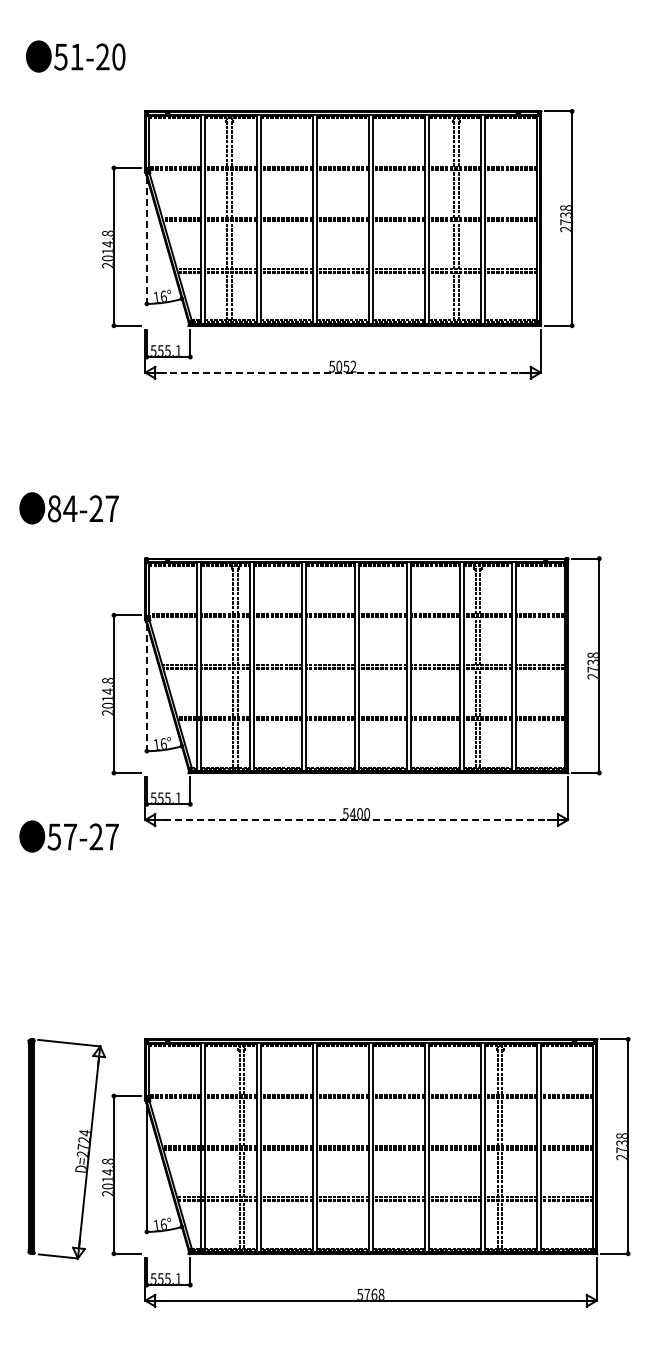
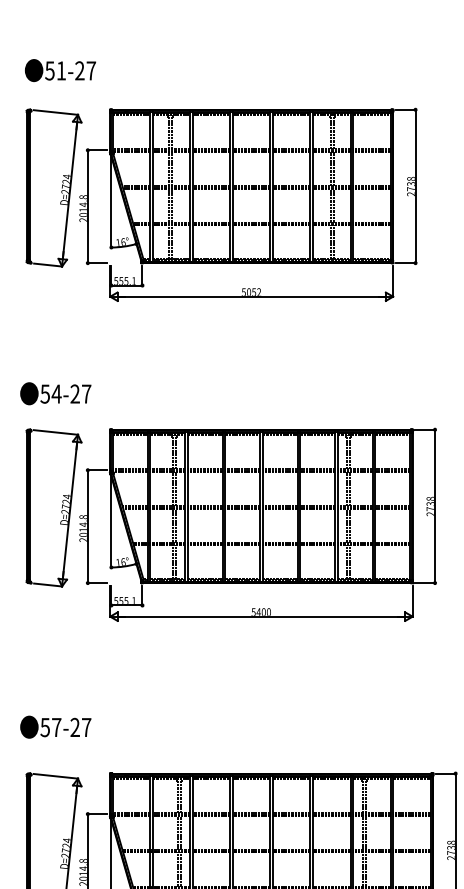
text: (118, 56) -> (91, 70), 51-20 -> 51-27
part: (77, 220) -> (61, 187), added
line: (146, 240) -> (111, 202), dashed -> solid
line: (342, 372) -> (251, 296), dashed -> solid
text: (54, 508) -> (45, 393), 84-27 -> 54-27
part: (77, 667) -> (61, 507), added
line: (146, 687) -> (111, 521), dashed -> solid
line: (356, 819) -> (261, 616), dashed -> solid
text: (68, 836) -> (55, 727), moved

